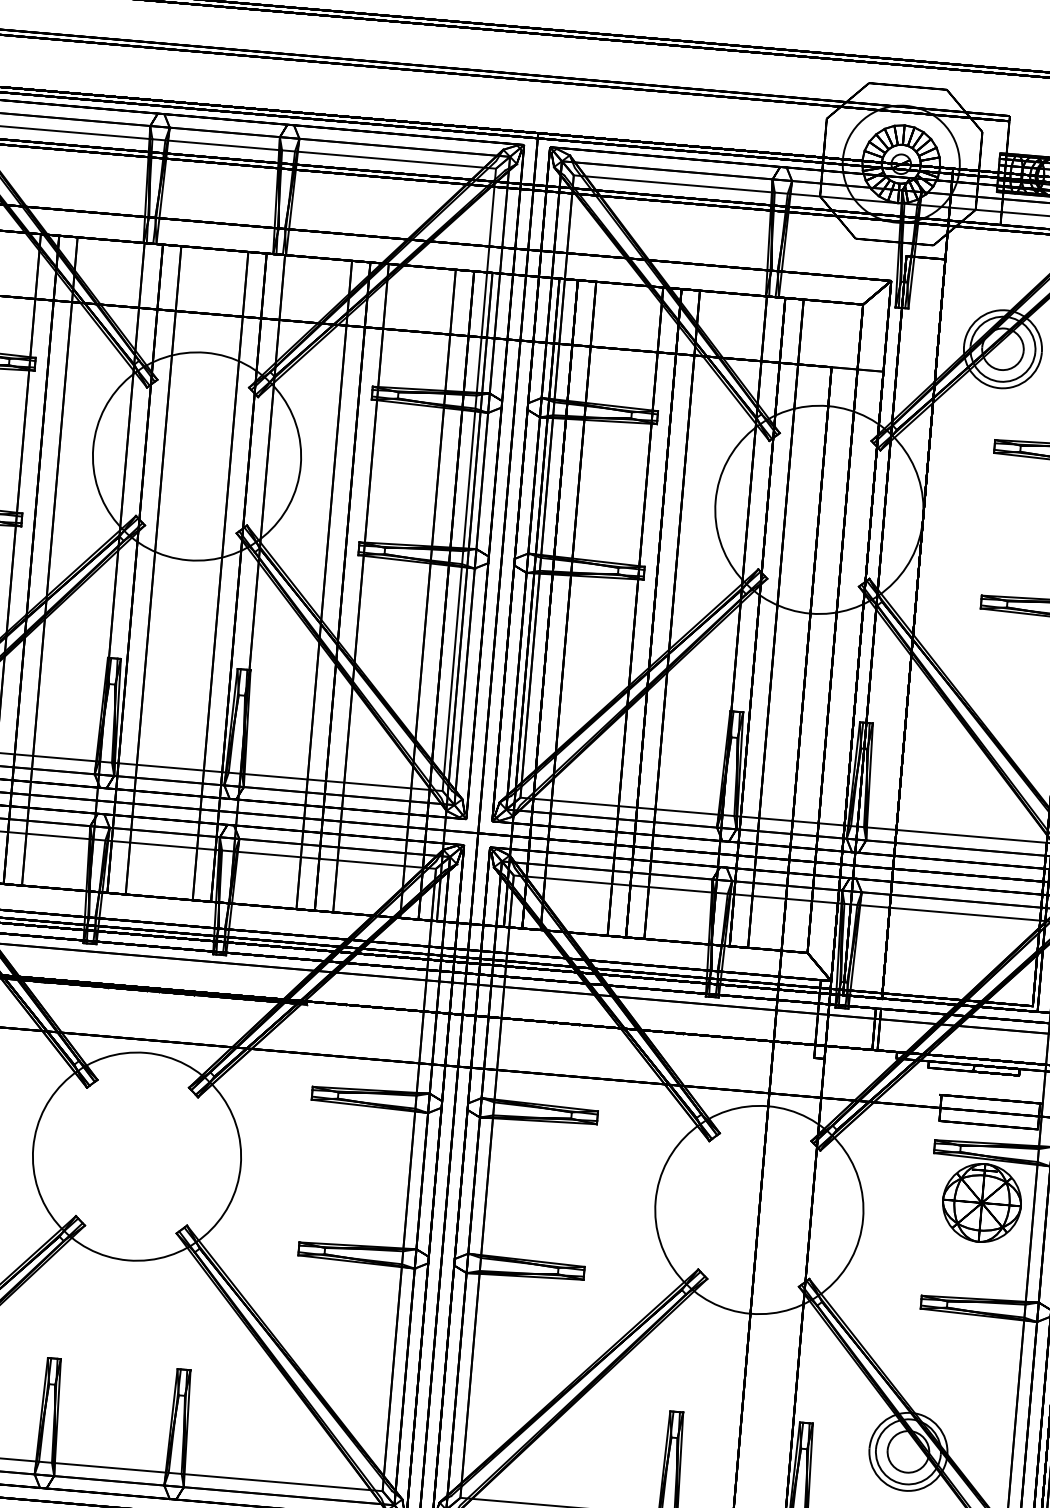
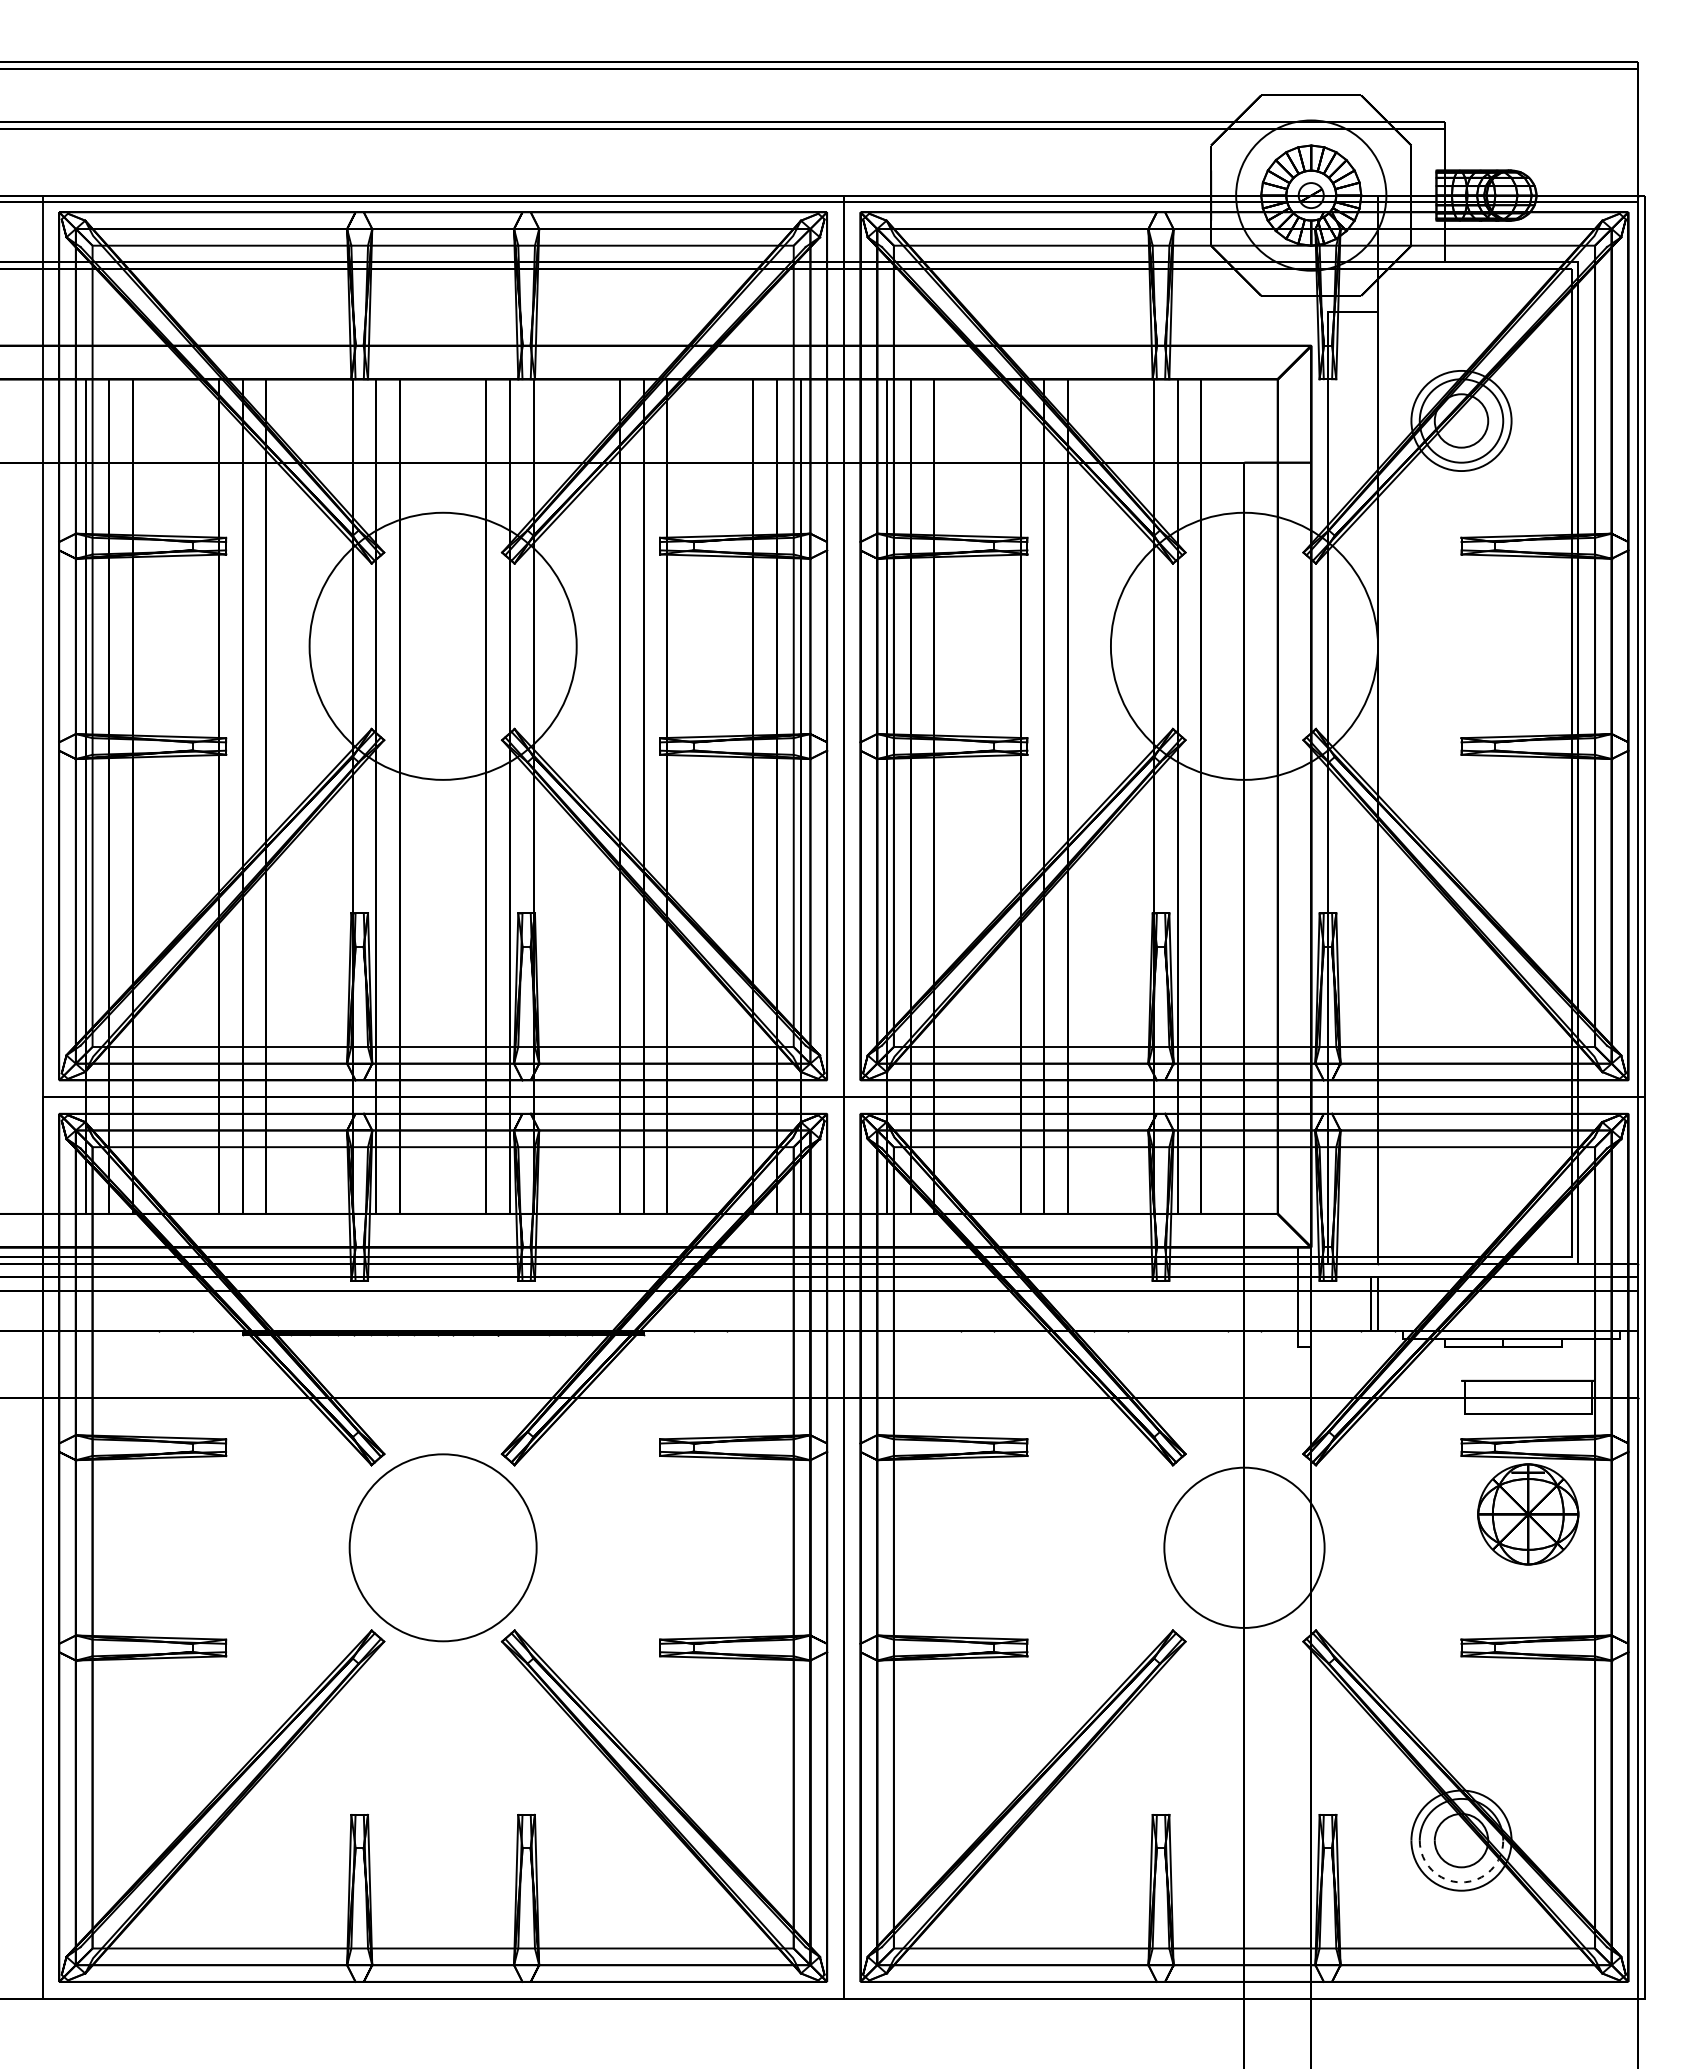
circle: (136, 1156) -> (442, 1547), size x0.7
circle: (759, 1209) -> (1244, 1547), size x0.6
arc: (905, 1484) -> (1461, 1882), solid -> dashed

